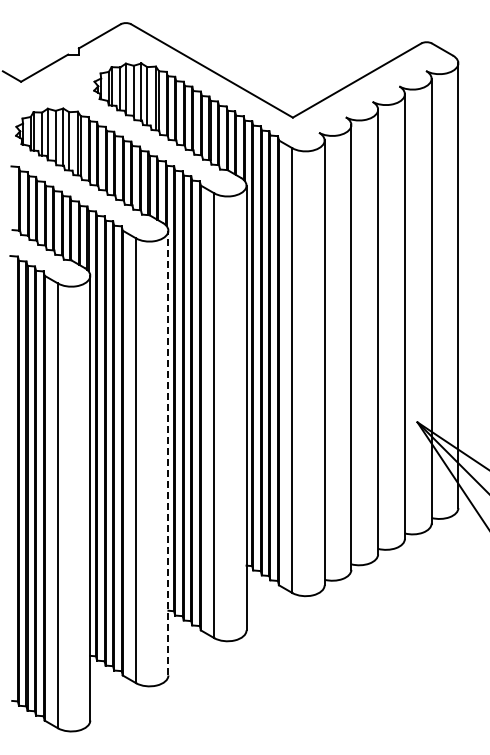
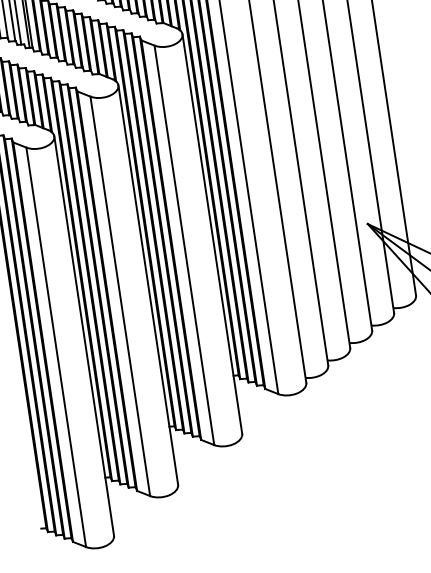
line: (168, 452) -> (148, 284), dashed -> solid

